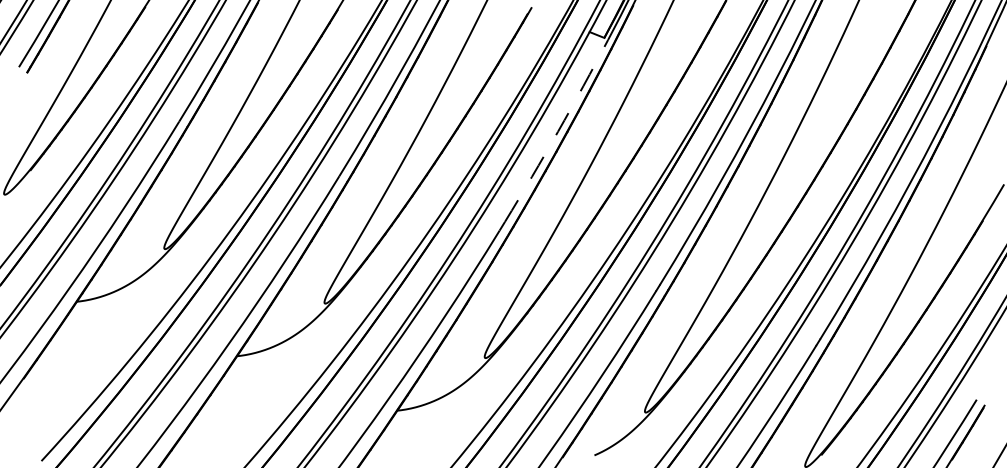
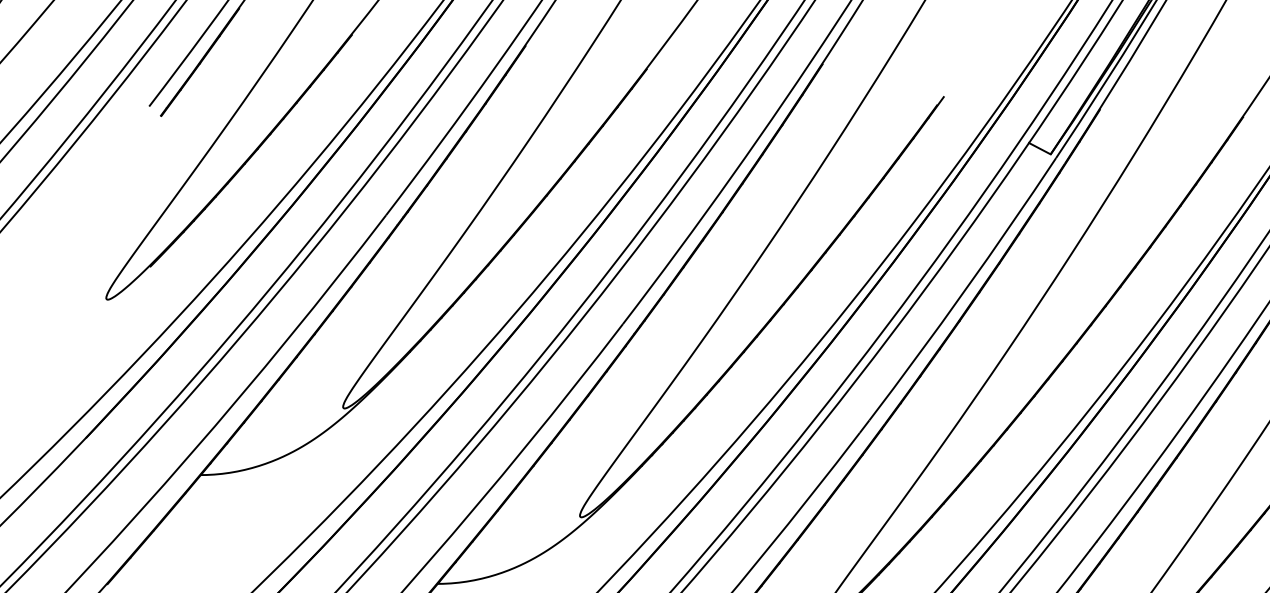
arc: (558, 131) -> (965, 290), dashed -> solid

